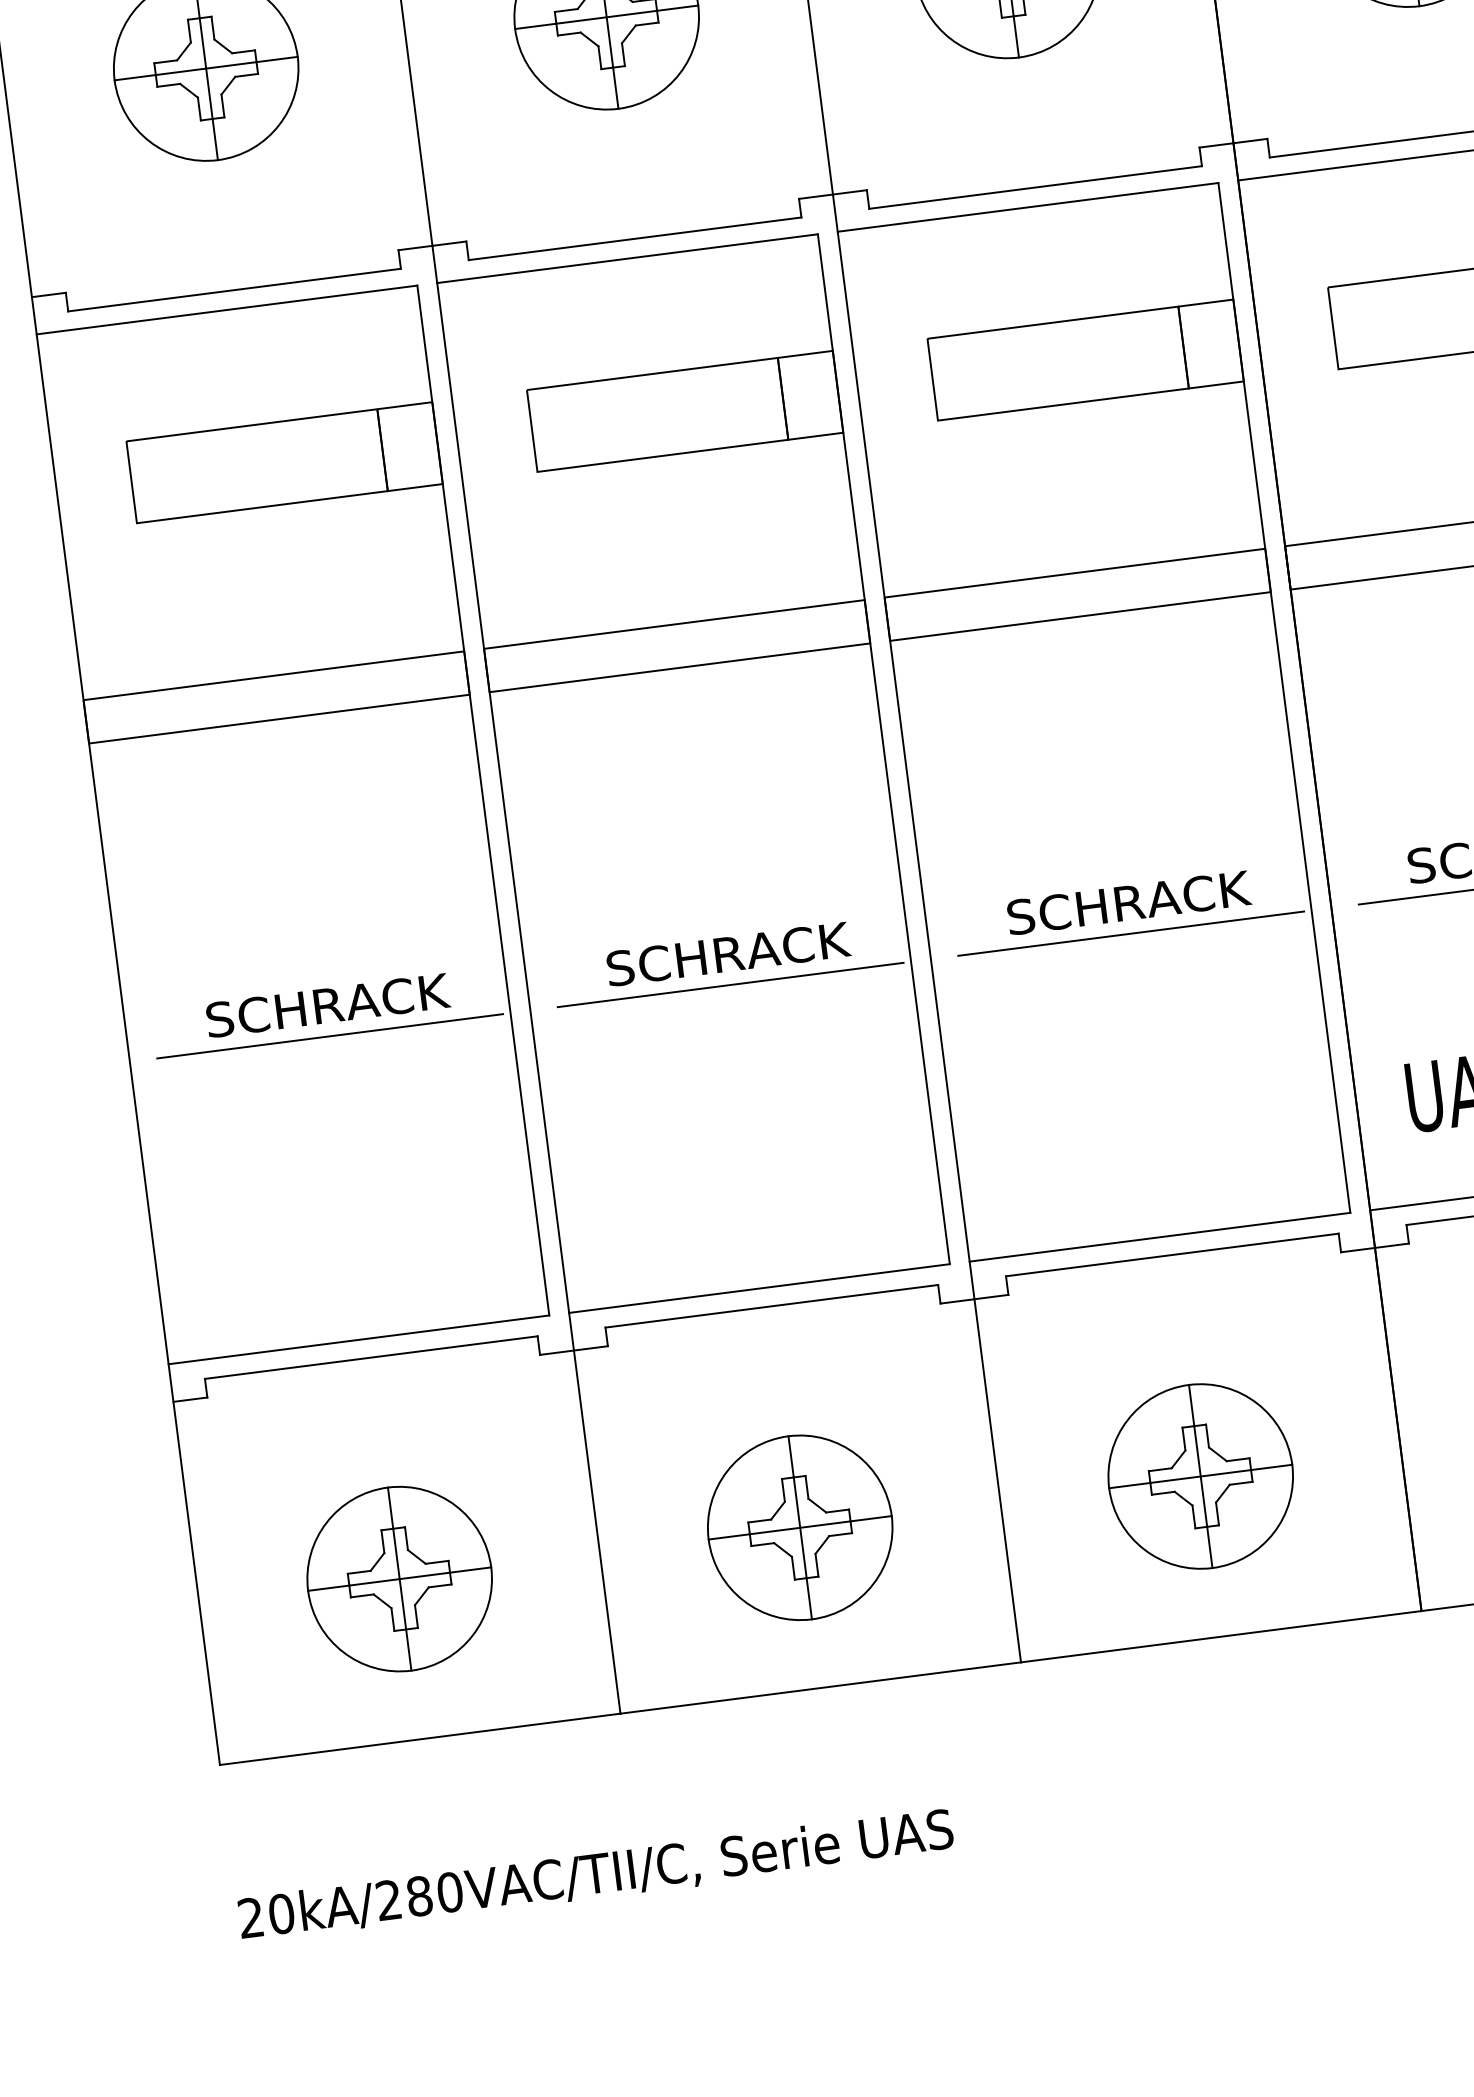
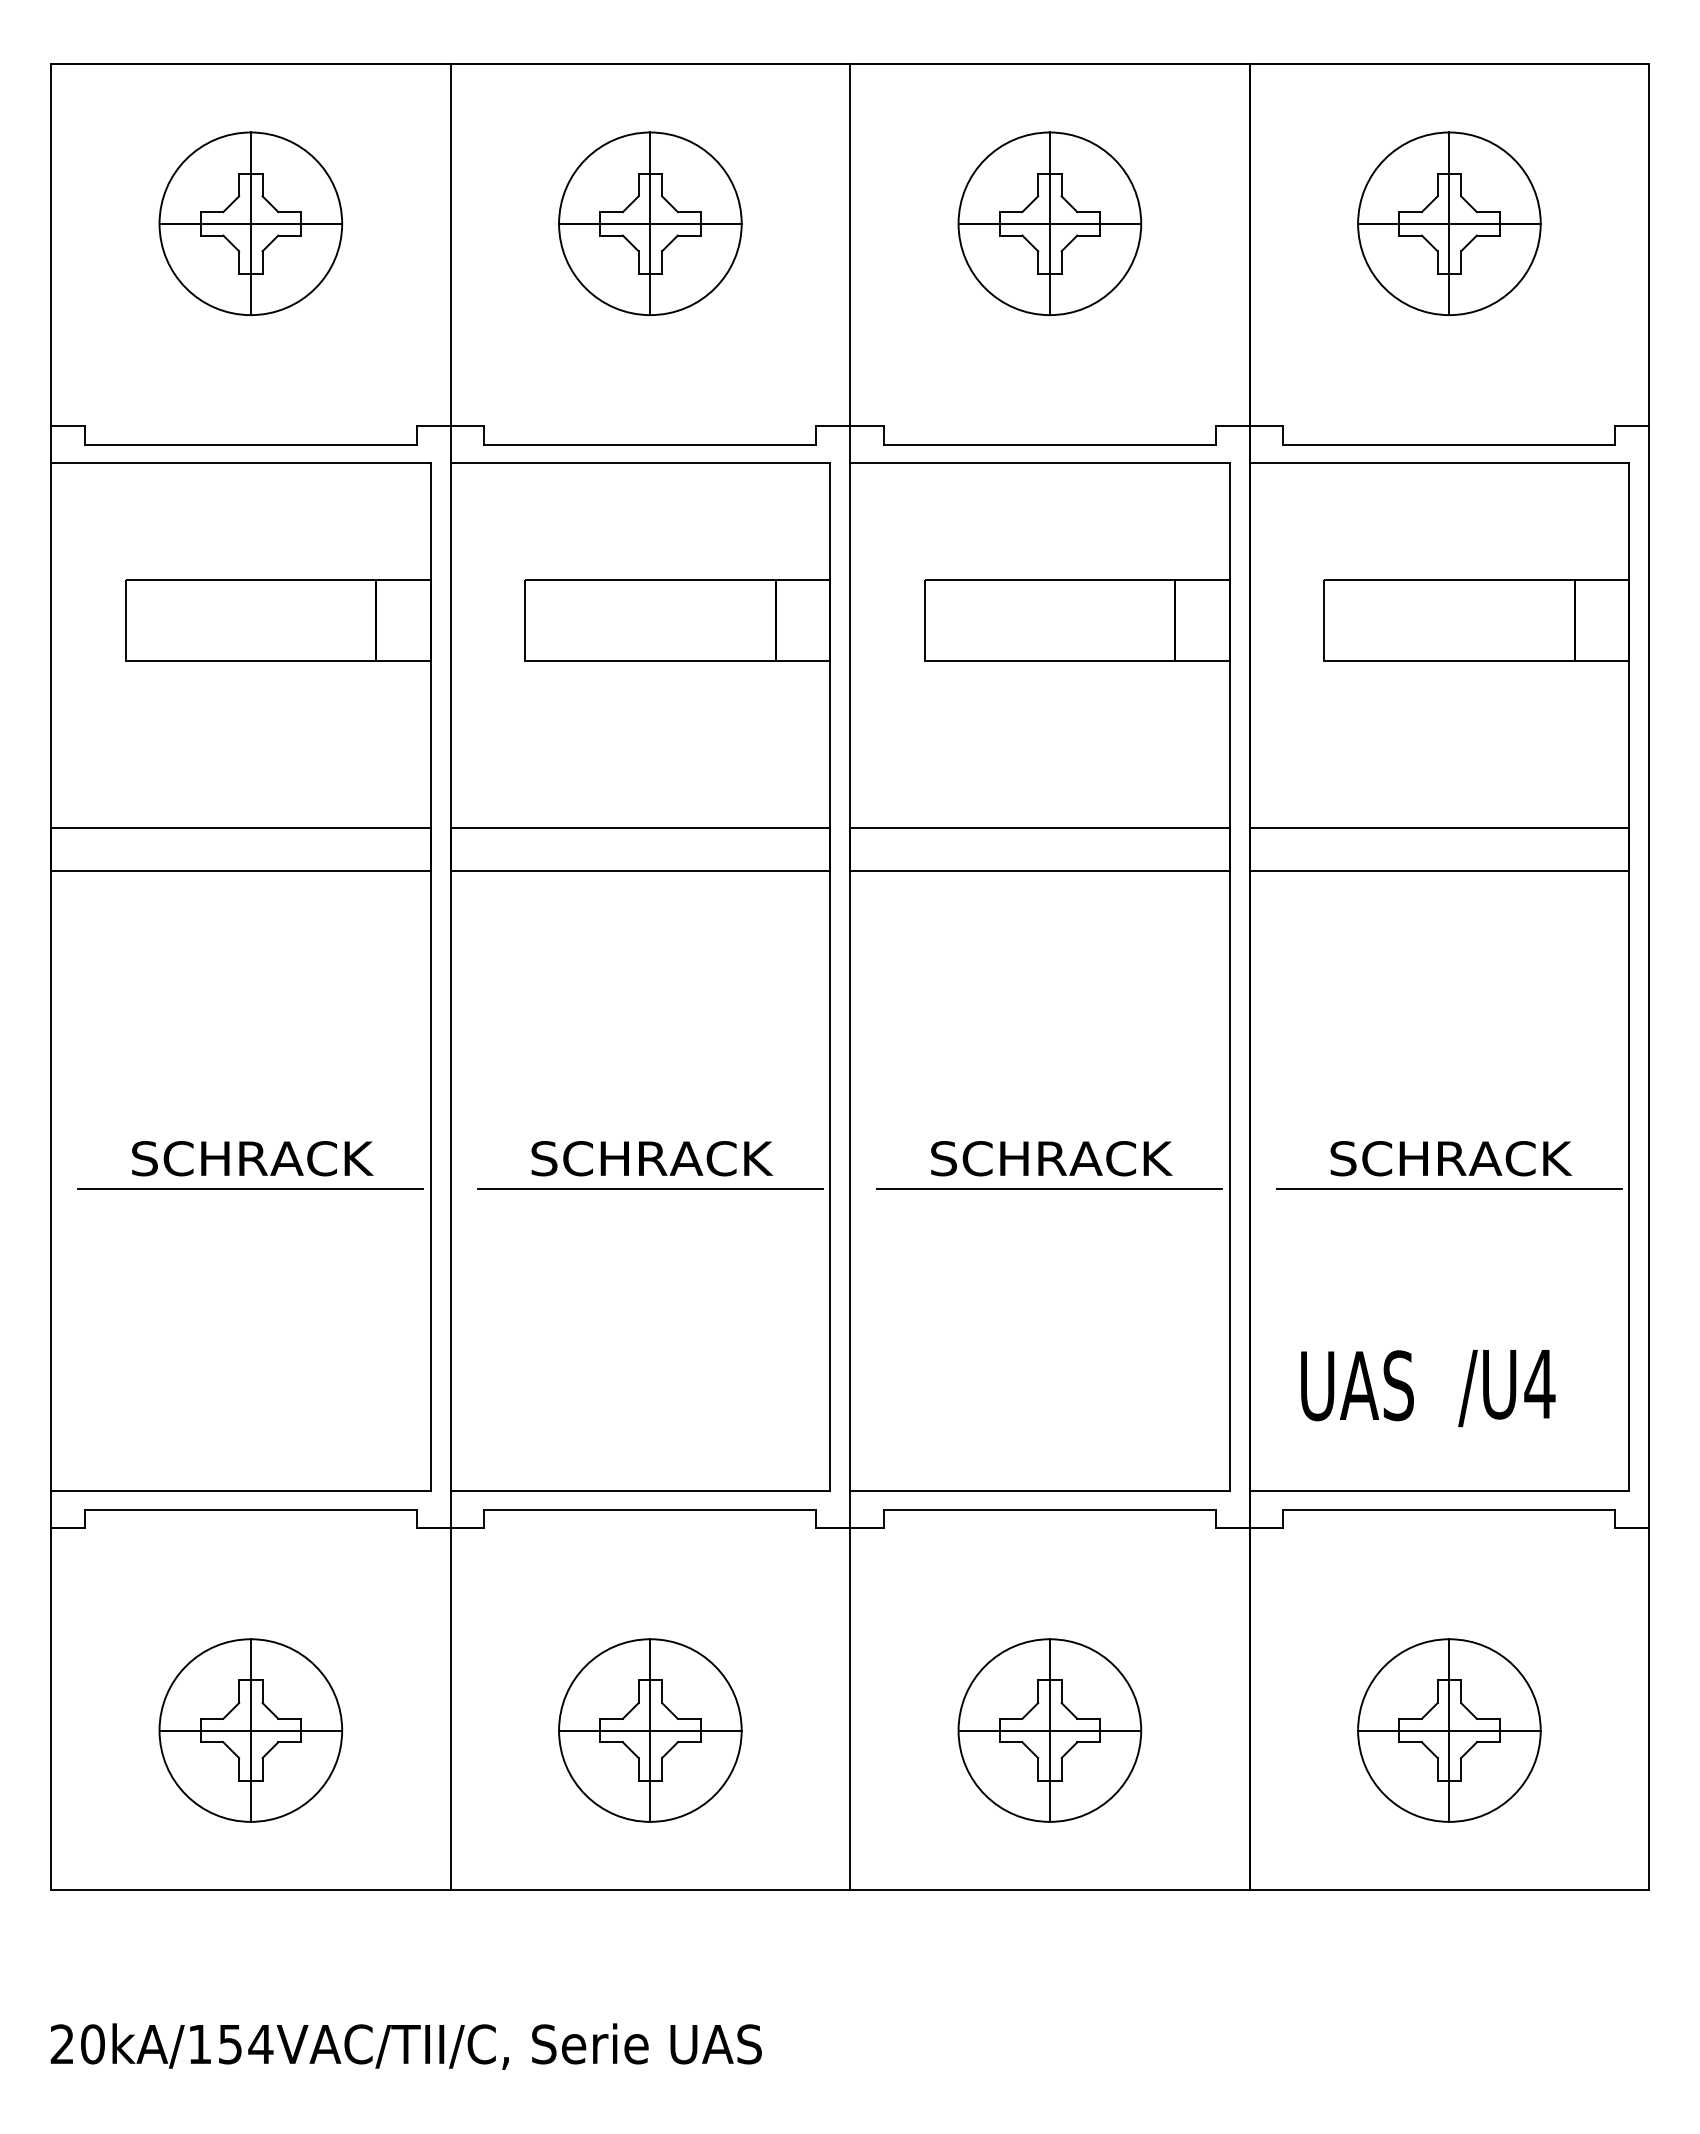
text: (419, 1896) -> (230, 2044), 20kA/280VAC/TII/C, -> 20kA/154VAC/TII/C,

